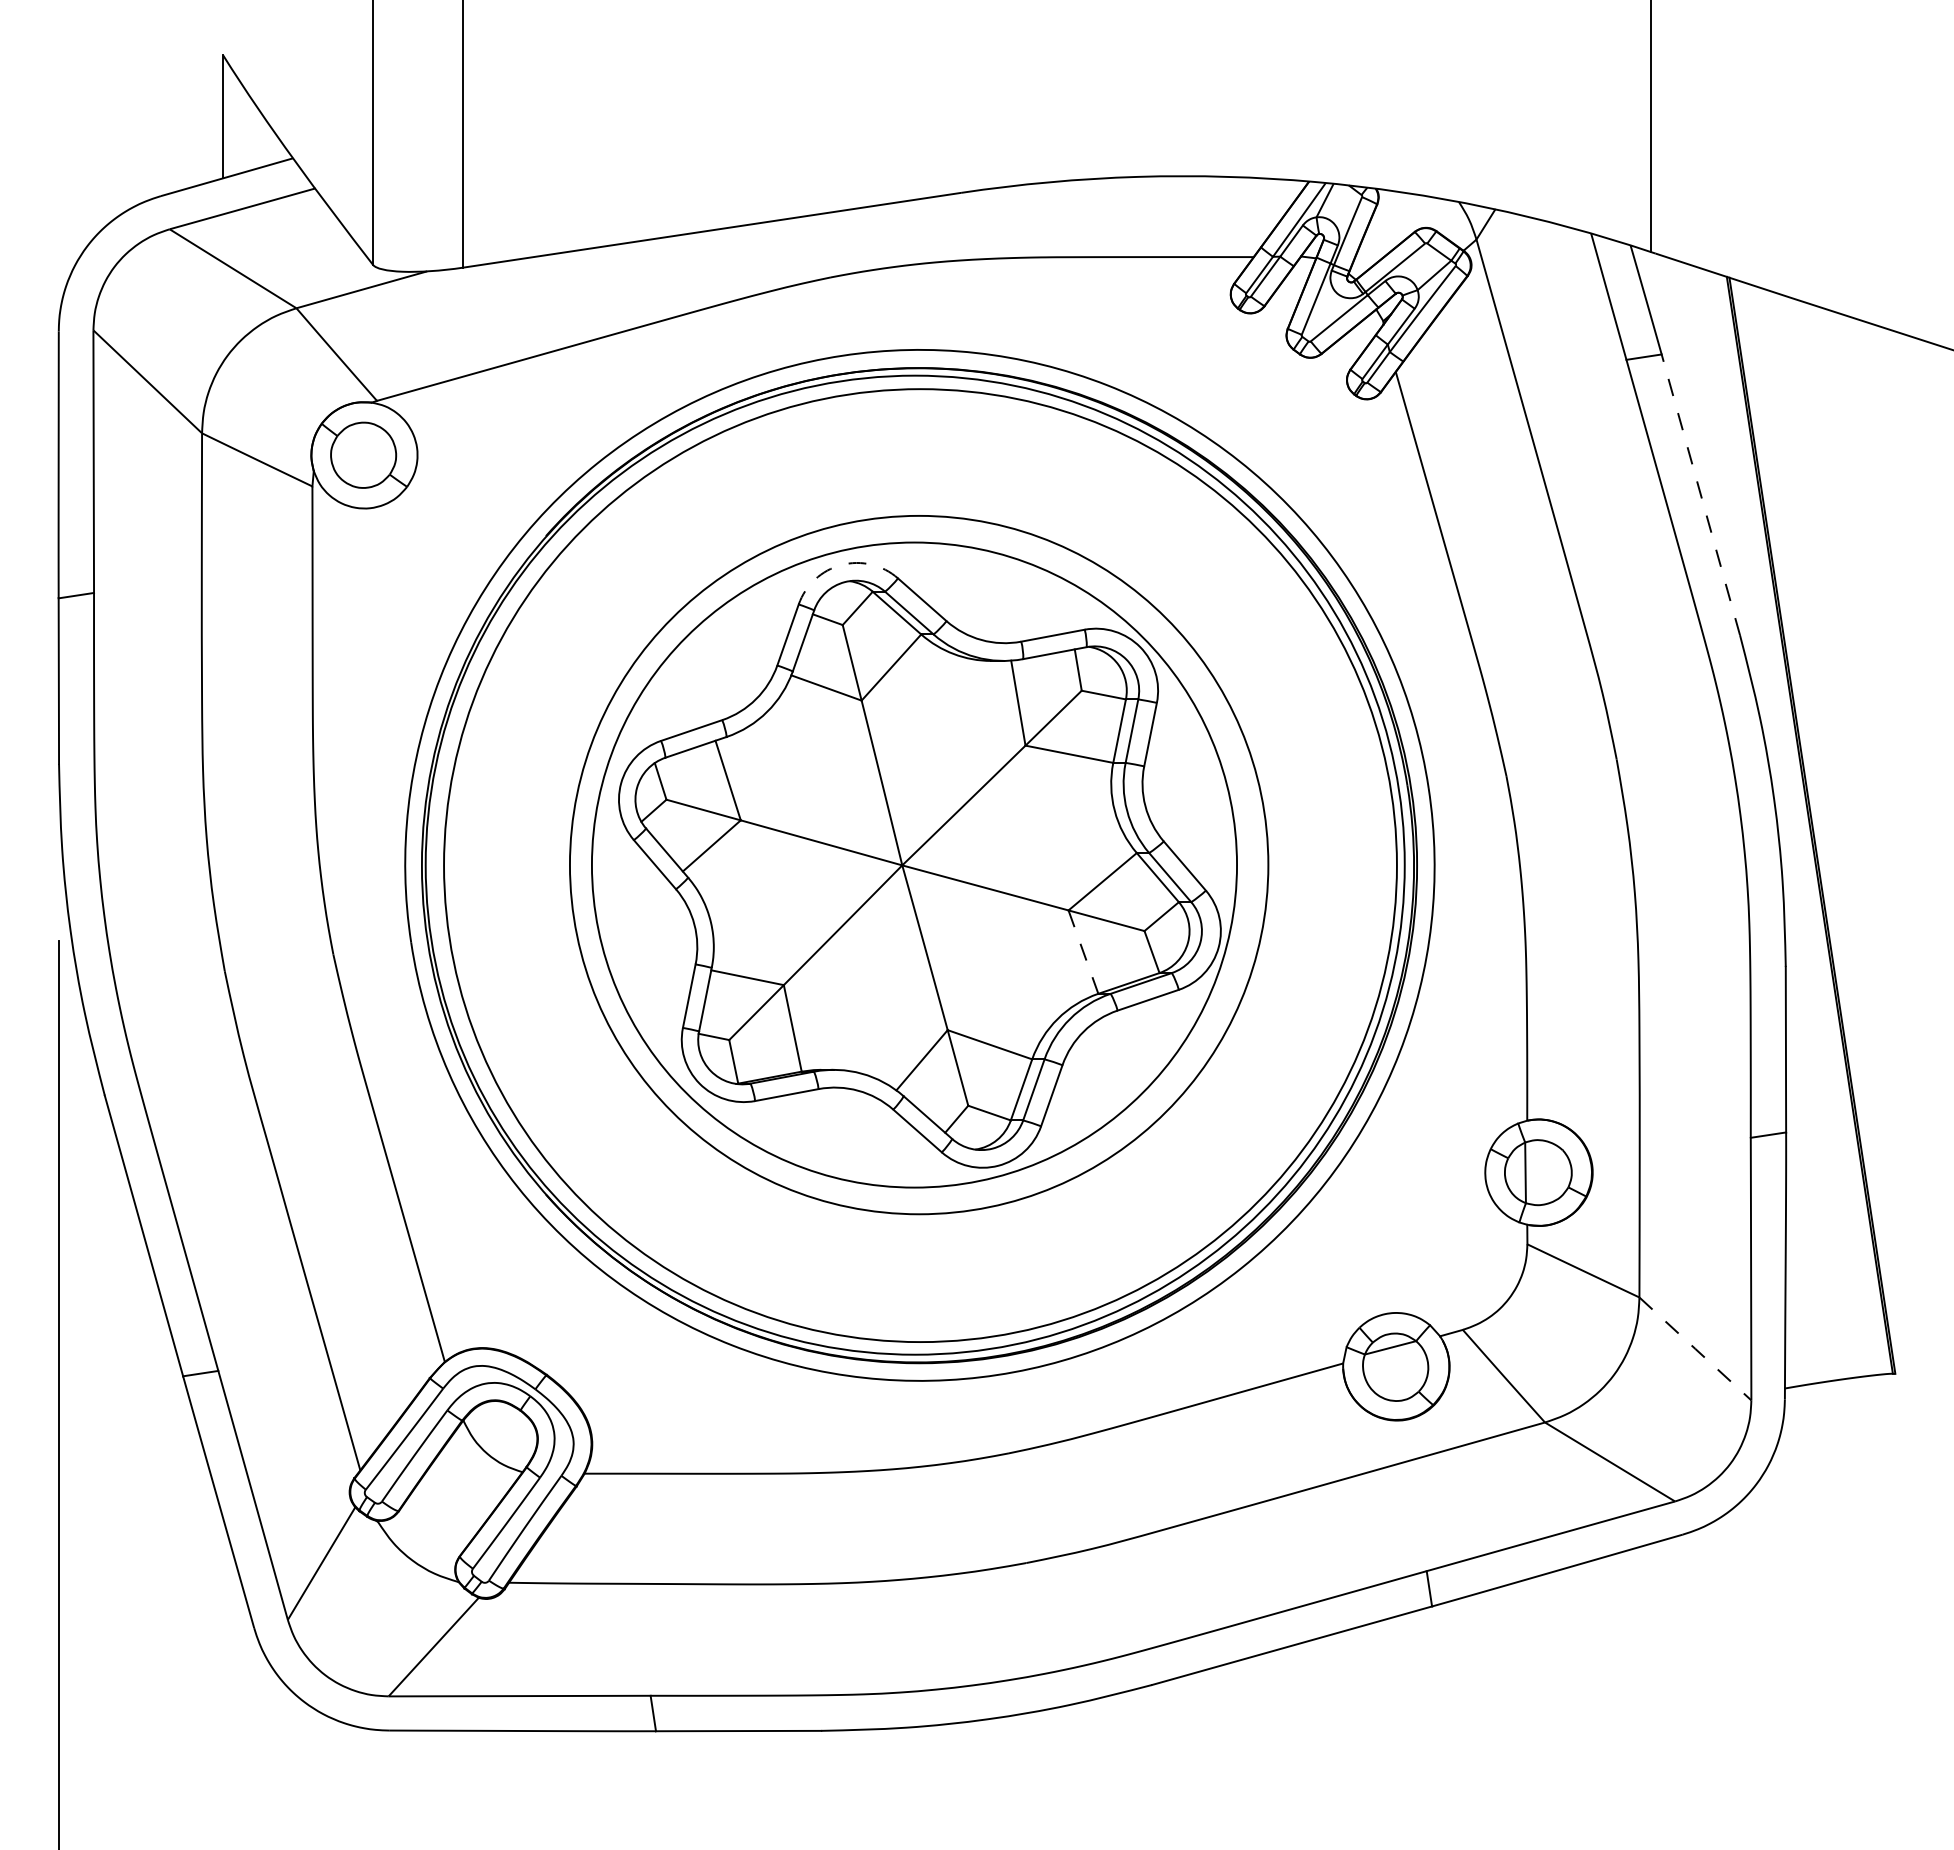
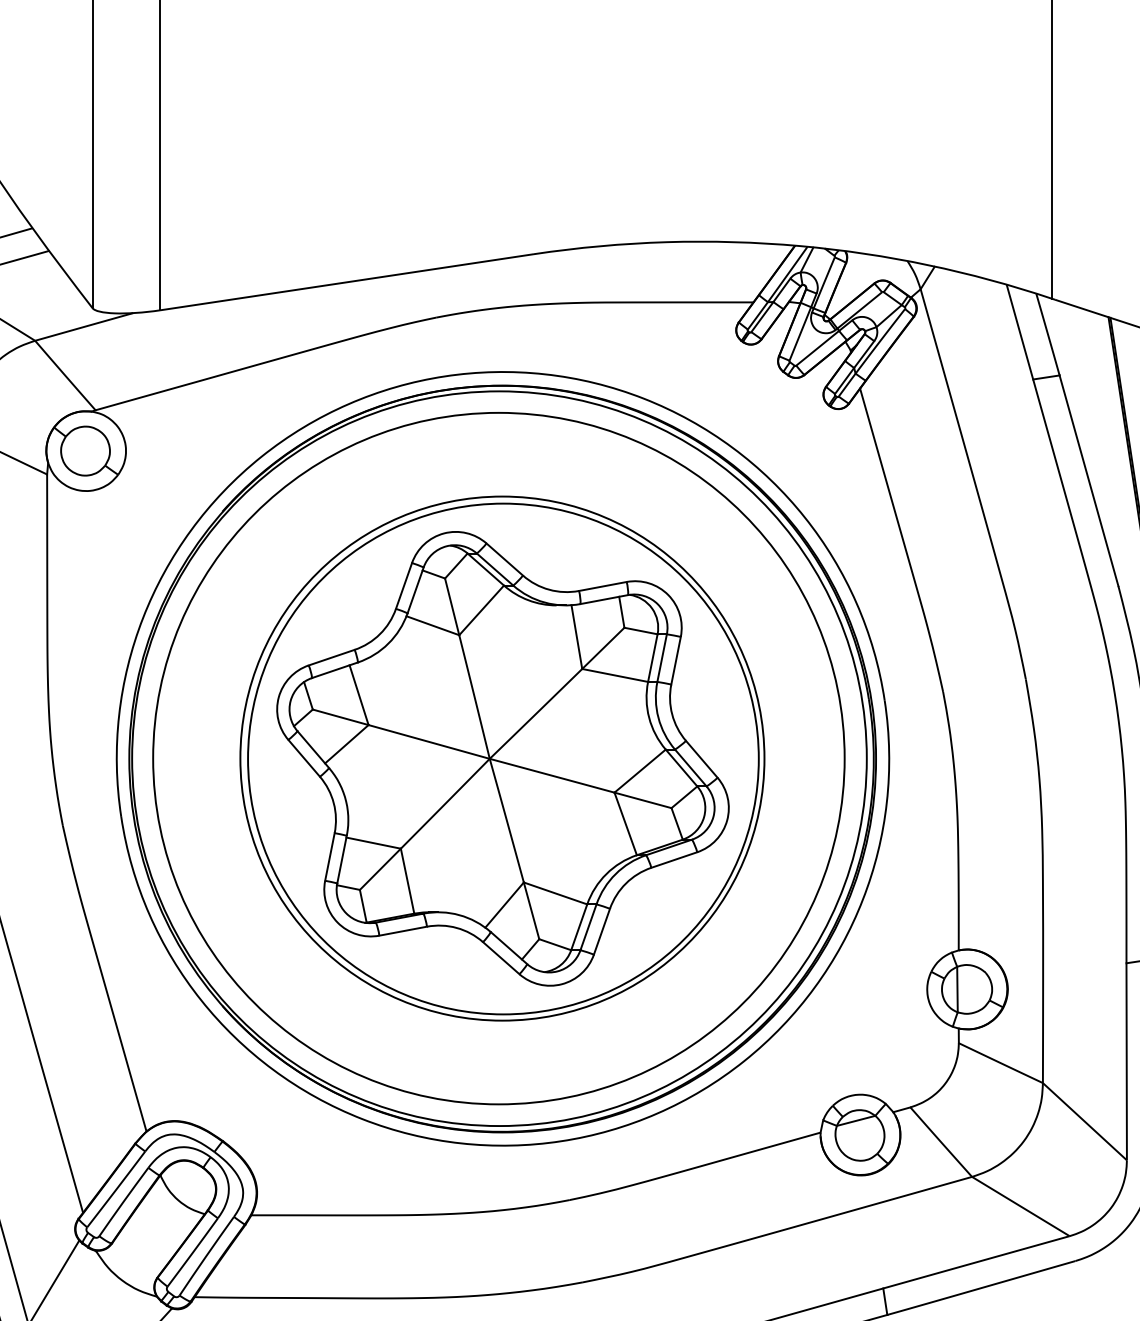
line: (1700, 494) -> (1088, 480), dashed -> solid
arc: (841, 565) -> (444, 533), dashed -> solid
circle: (914, 864) -> (498, 758), size x1.43
circle: (920, 865) -> (503, 758), size x0.71
line: (1083, 952) -> (625, 824), dashed -> solid
line: (1695, 1348) -> (1084, 1121), dashed -> solid

